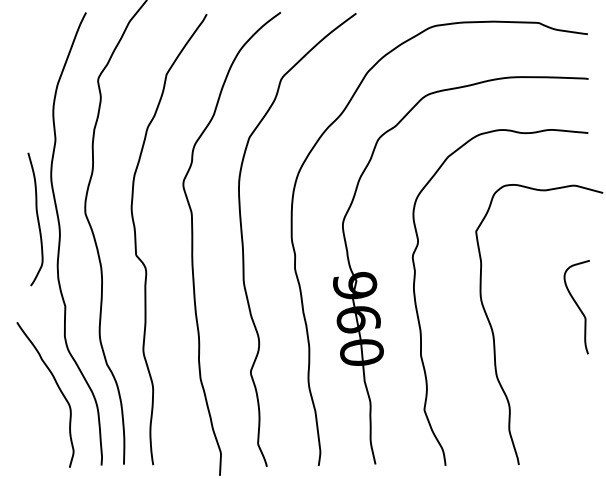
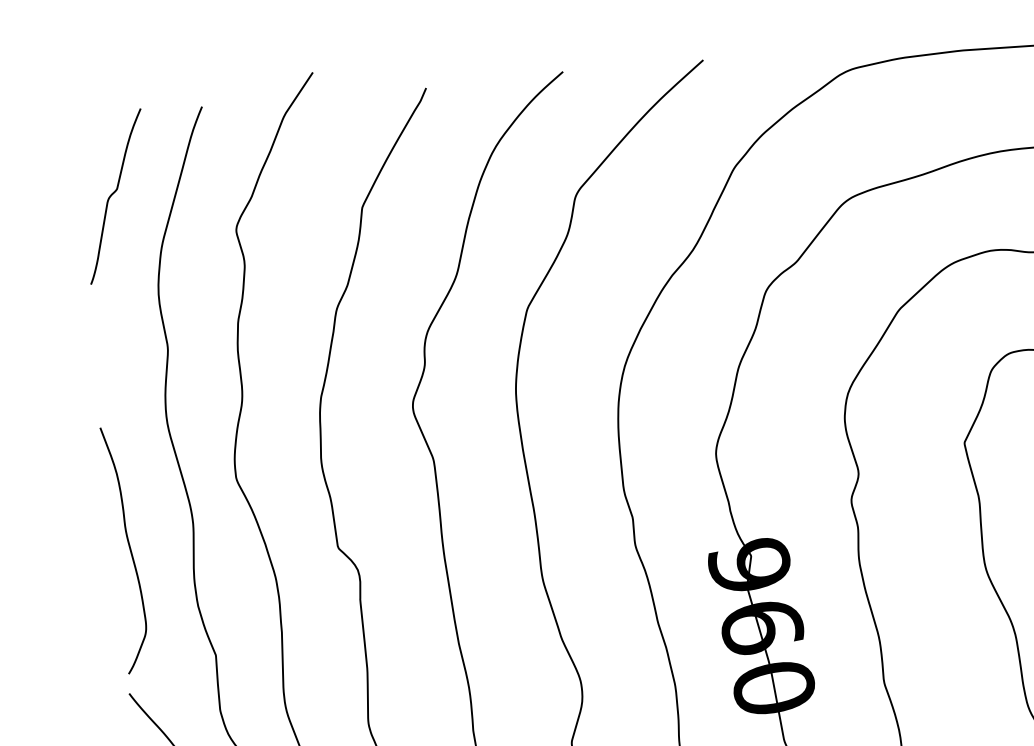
curve: (34, 55) -> (113, 195), added
curve: (37, 219) -> (129, 549), moved

